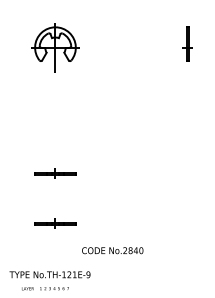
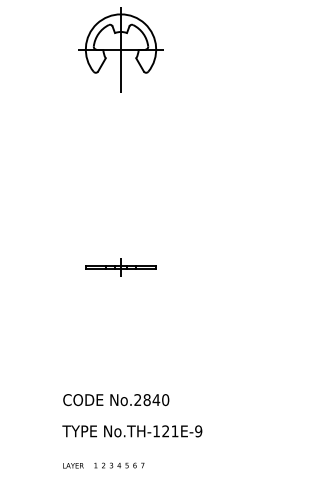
part: (55, 223) -> (121, 353), removed
text: (112, 250) -> (115, 399), moved
text: (49, 274) -> (131, 430), moved

